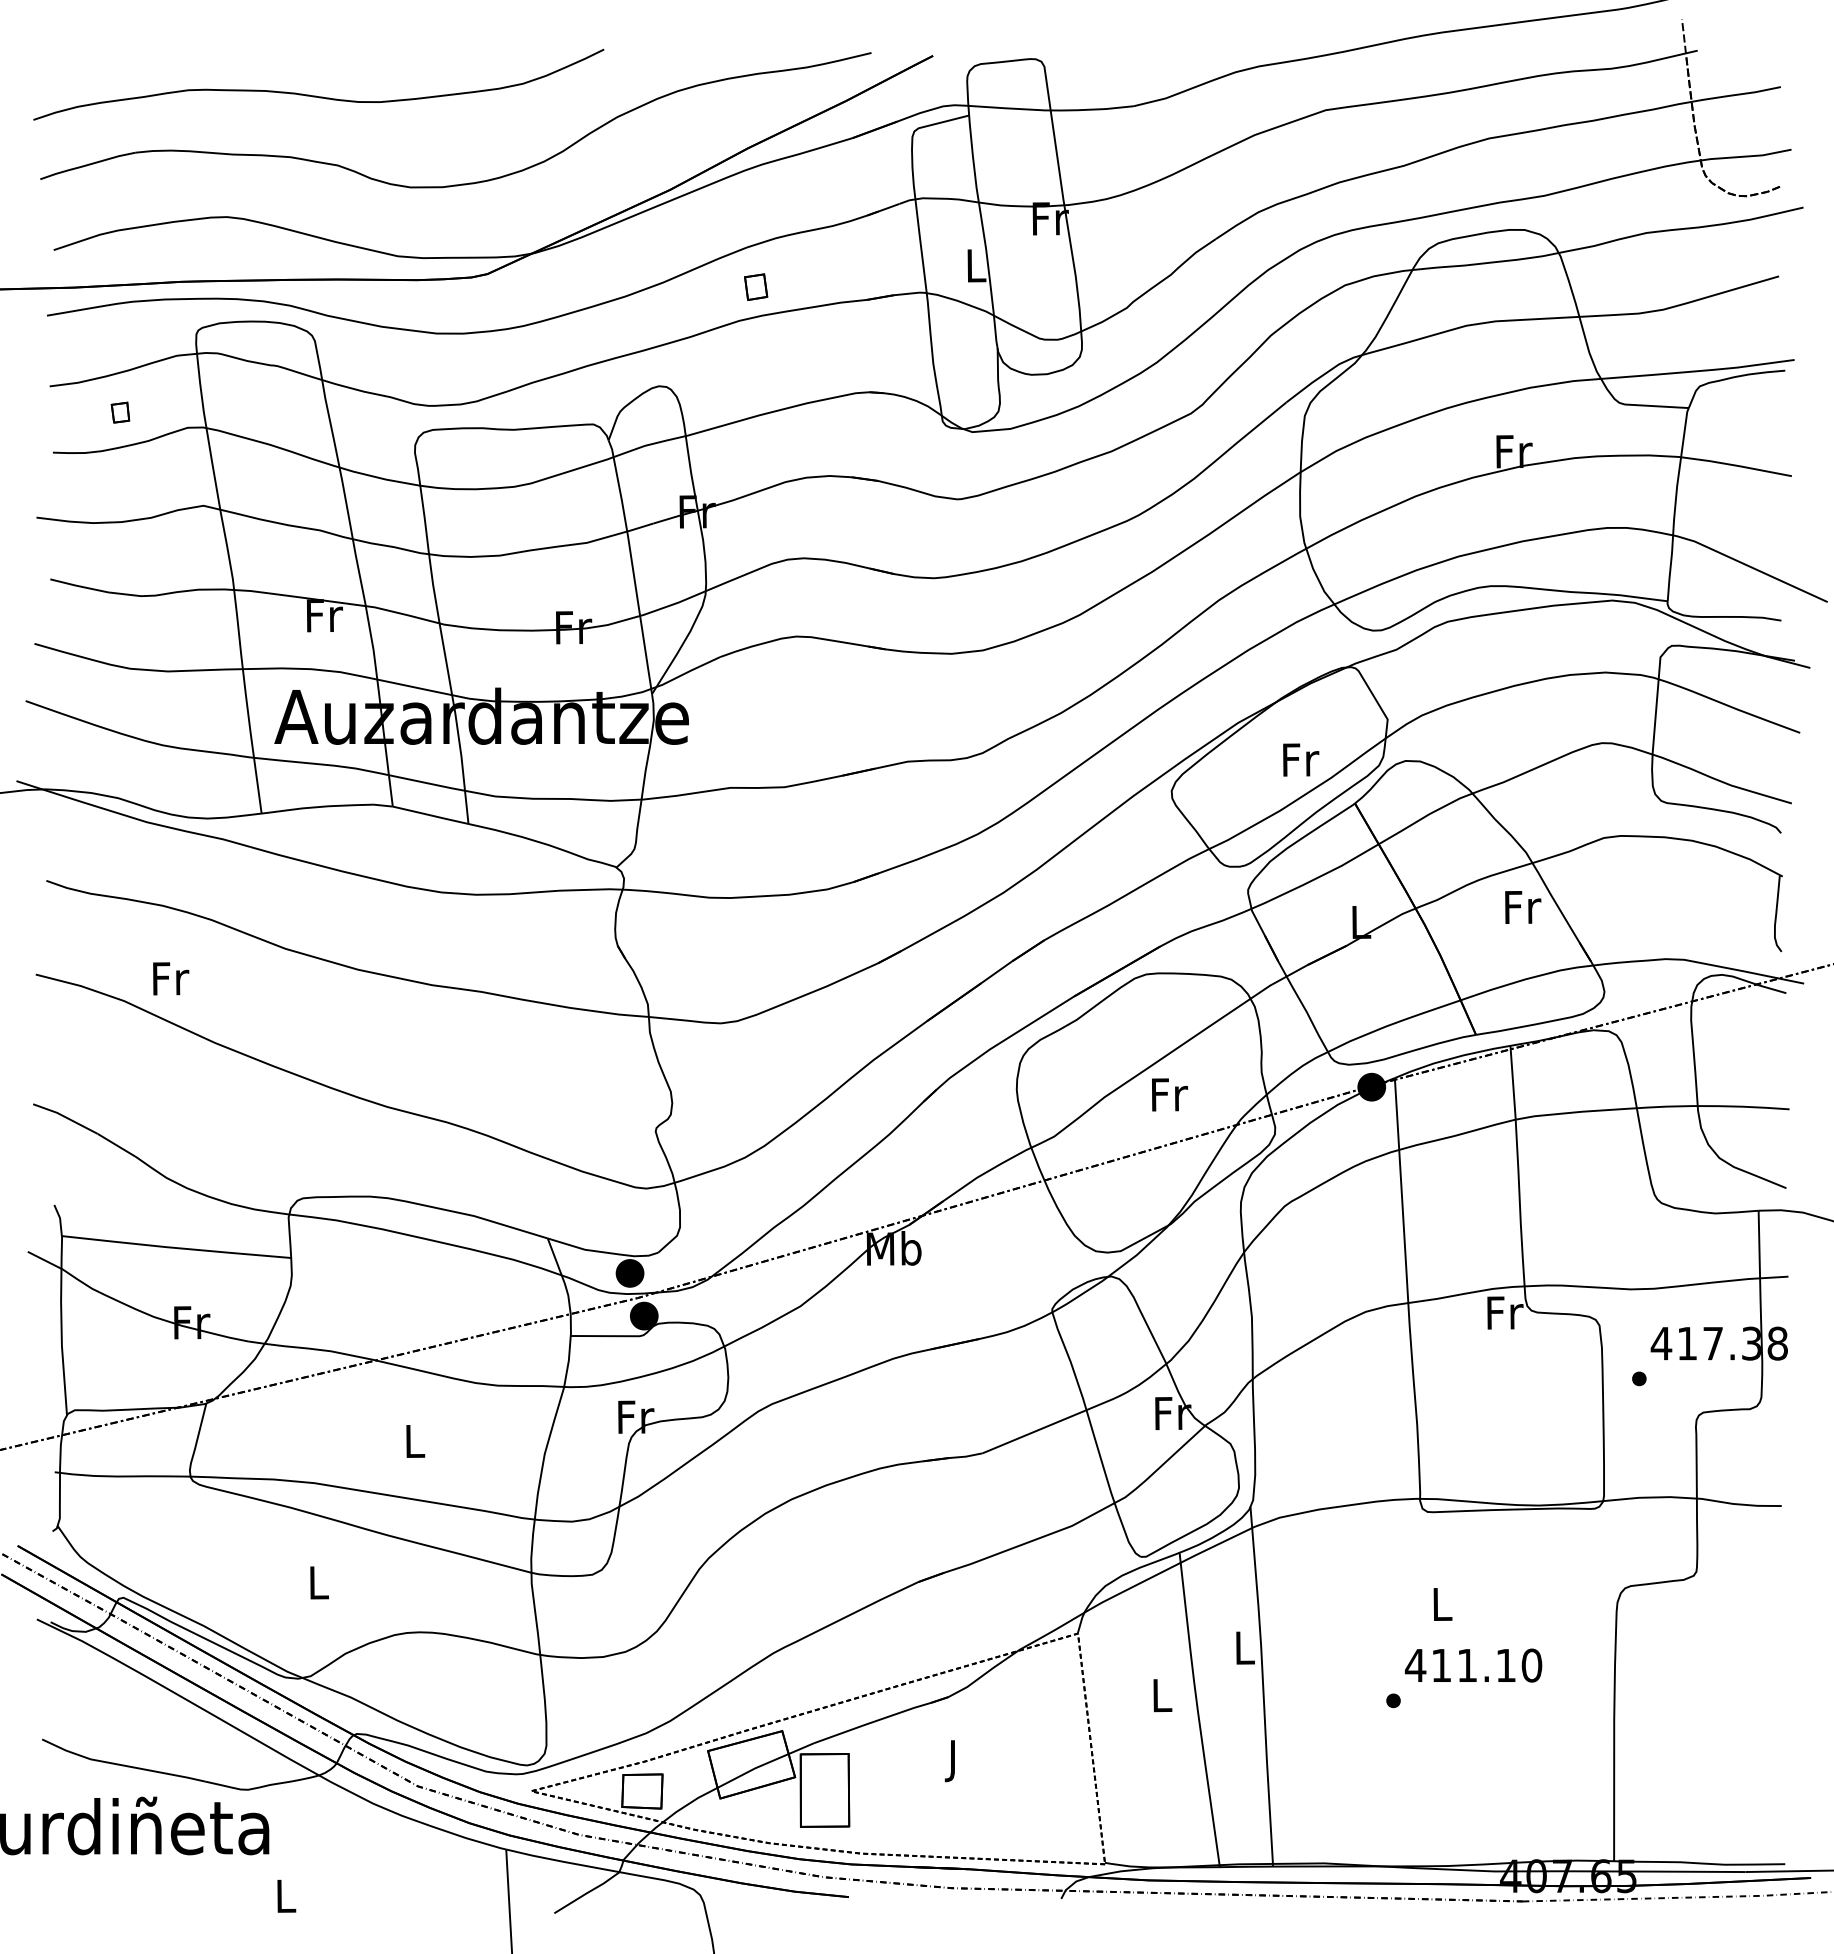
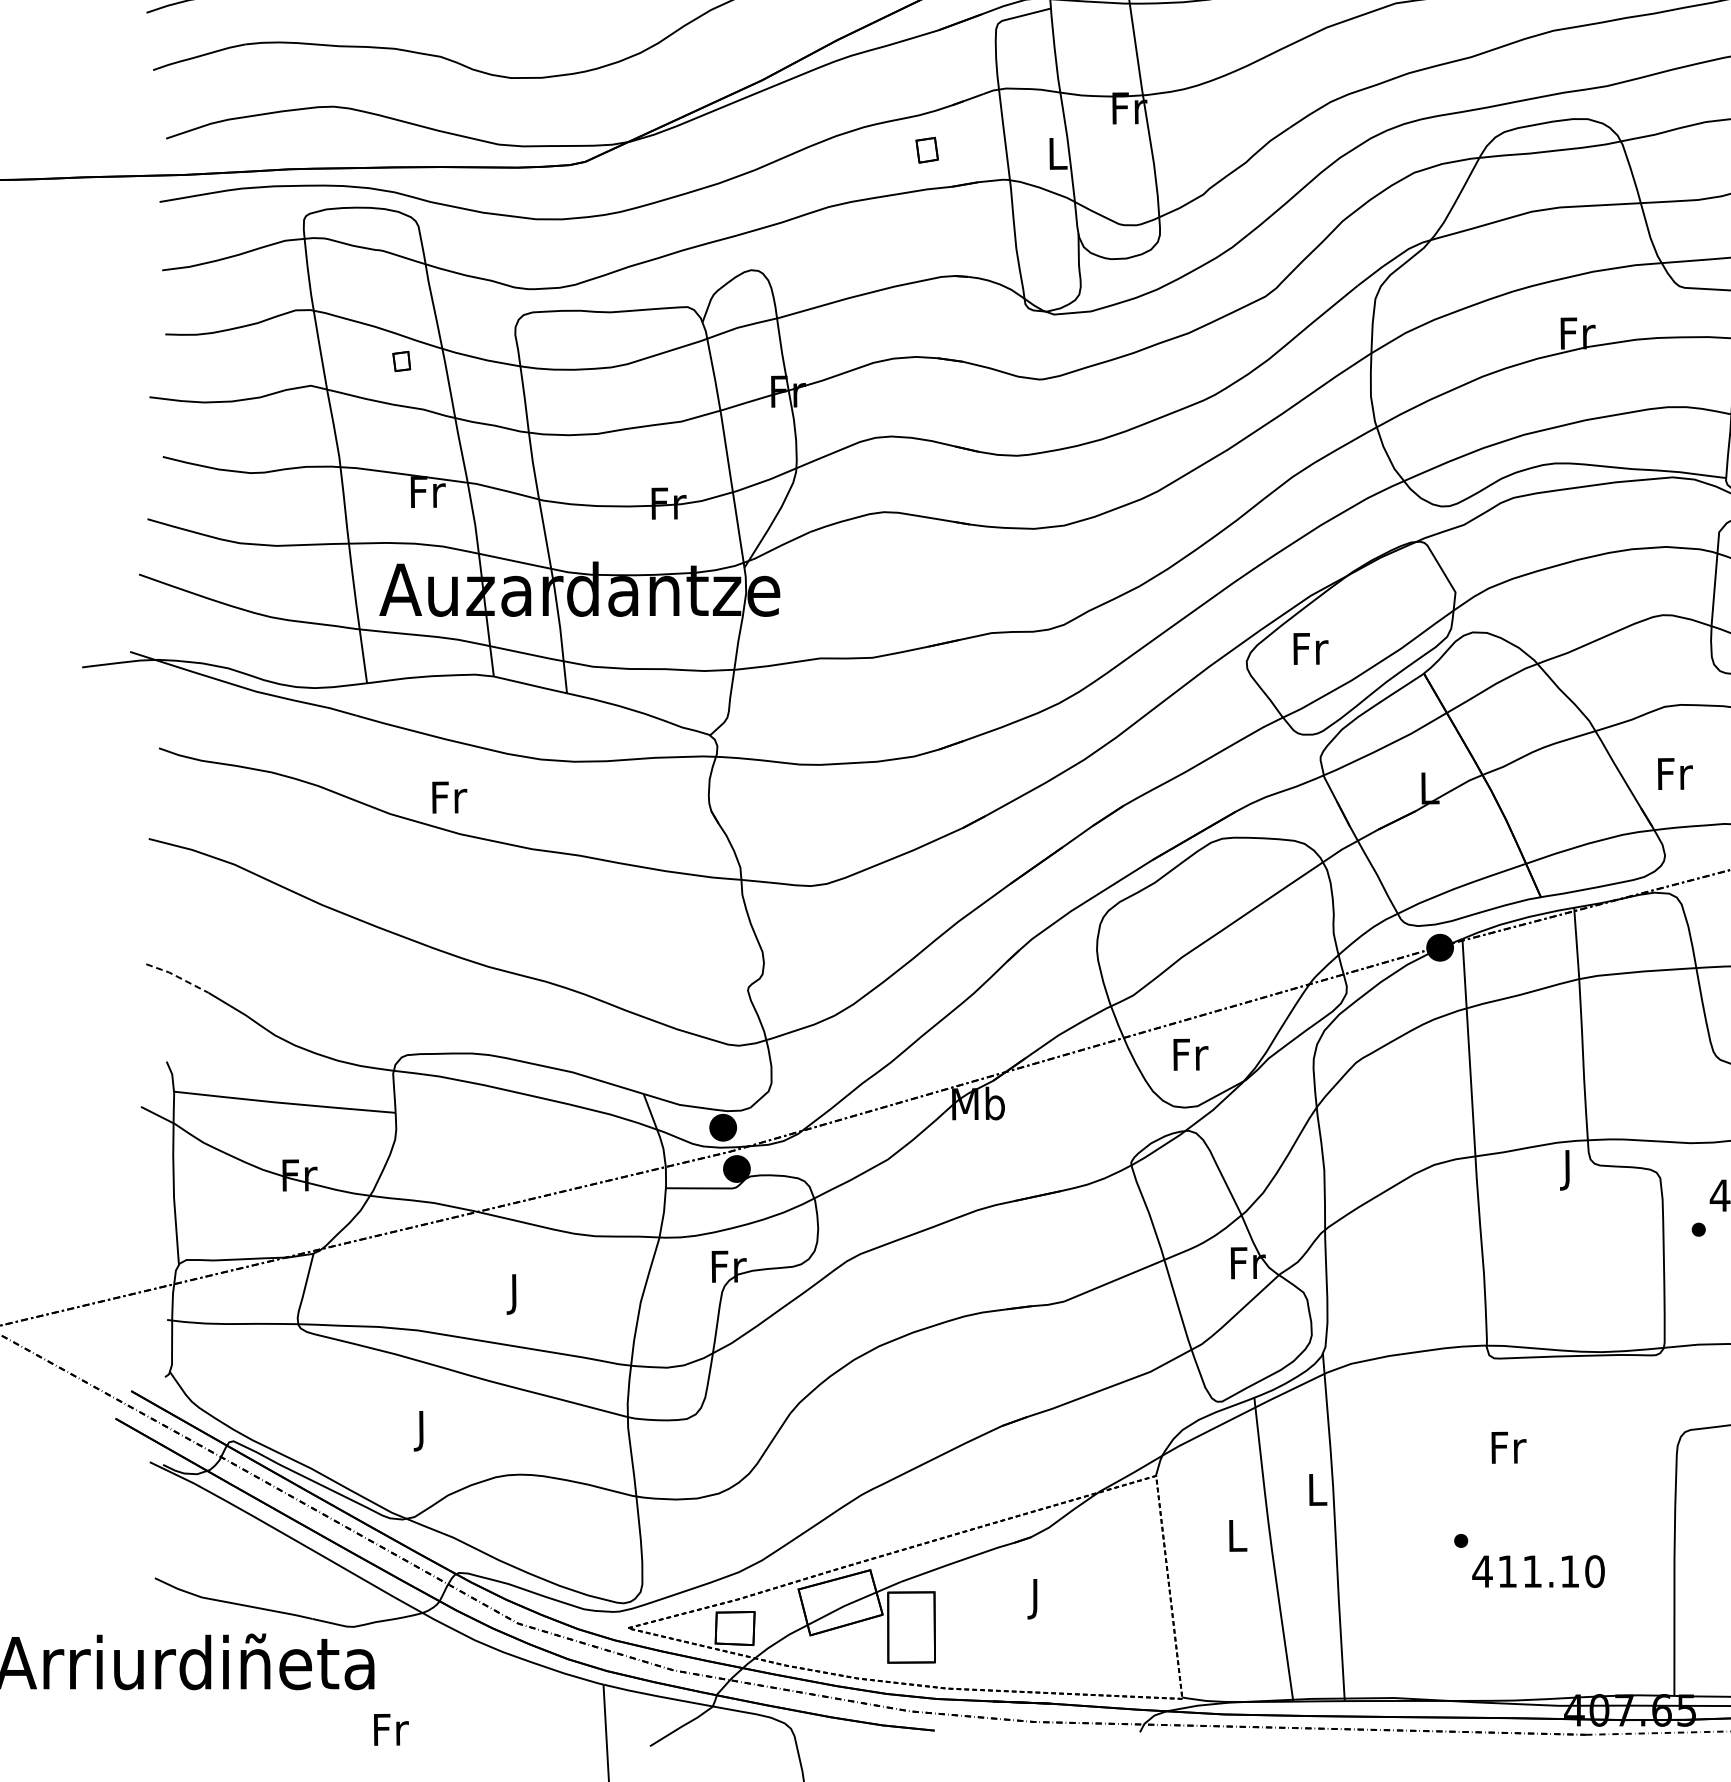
part: (756, 286) -> (927, 149), moved
part: (120, 412) -> (401, 361), moved
text: (1301, 759) -> (1311, 648), moved
text: (1523, 907) -> (1675, 774), moved
text: (171, 978) -> (450, 797), moved
text: (1169, 1094) -> (1190, 1054), moved
line: (65, 1117) -> (177, 977), solid -> dashed
text: (1505, 1317) -> (1569, 1170), Fr -> J
text: (415, 1445) -> (515, 1294), L -> J
text: (319, 1587) -> (423, 1431), L -> J
text: (1443, 1604) -> (1509, 1447), L -> Fr
text: (1473, 1665) -> (1538, 1571), moved
text: (286, 1895) -> (391, 1729), L -> Fr

